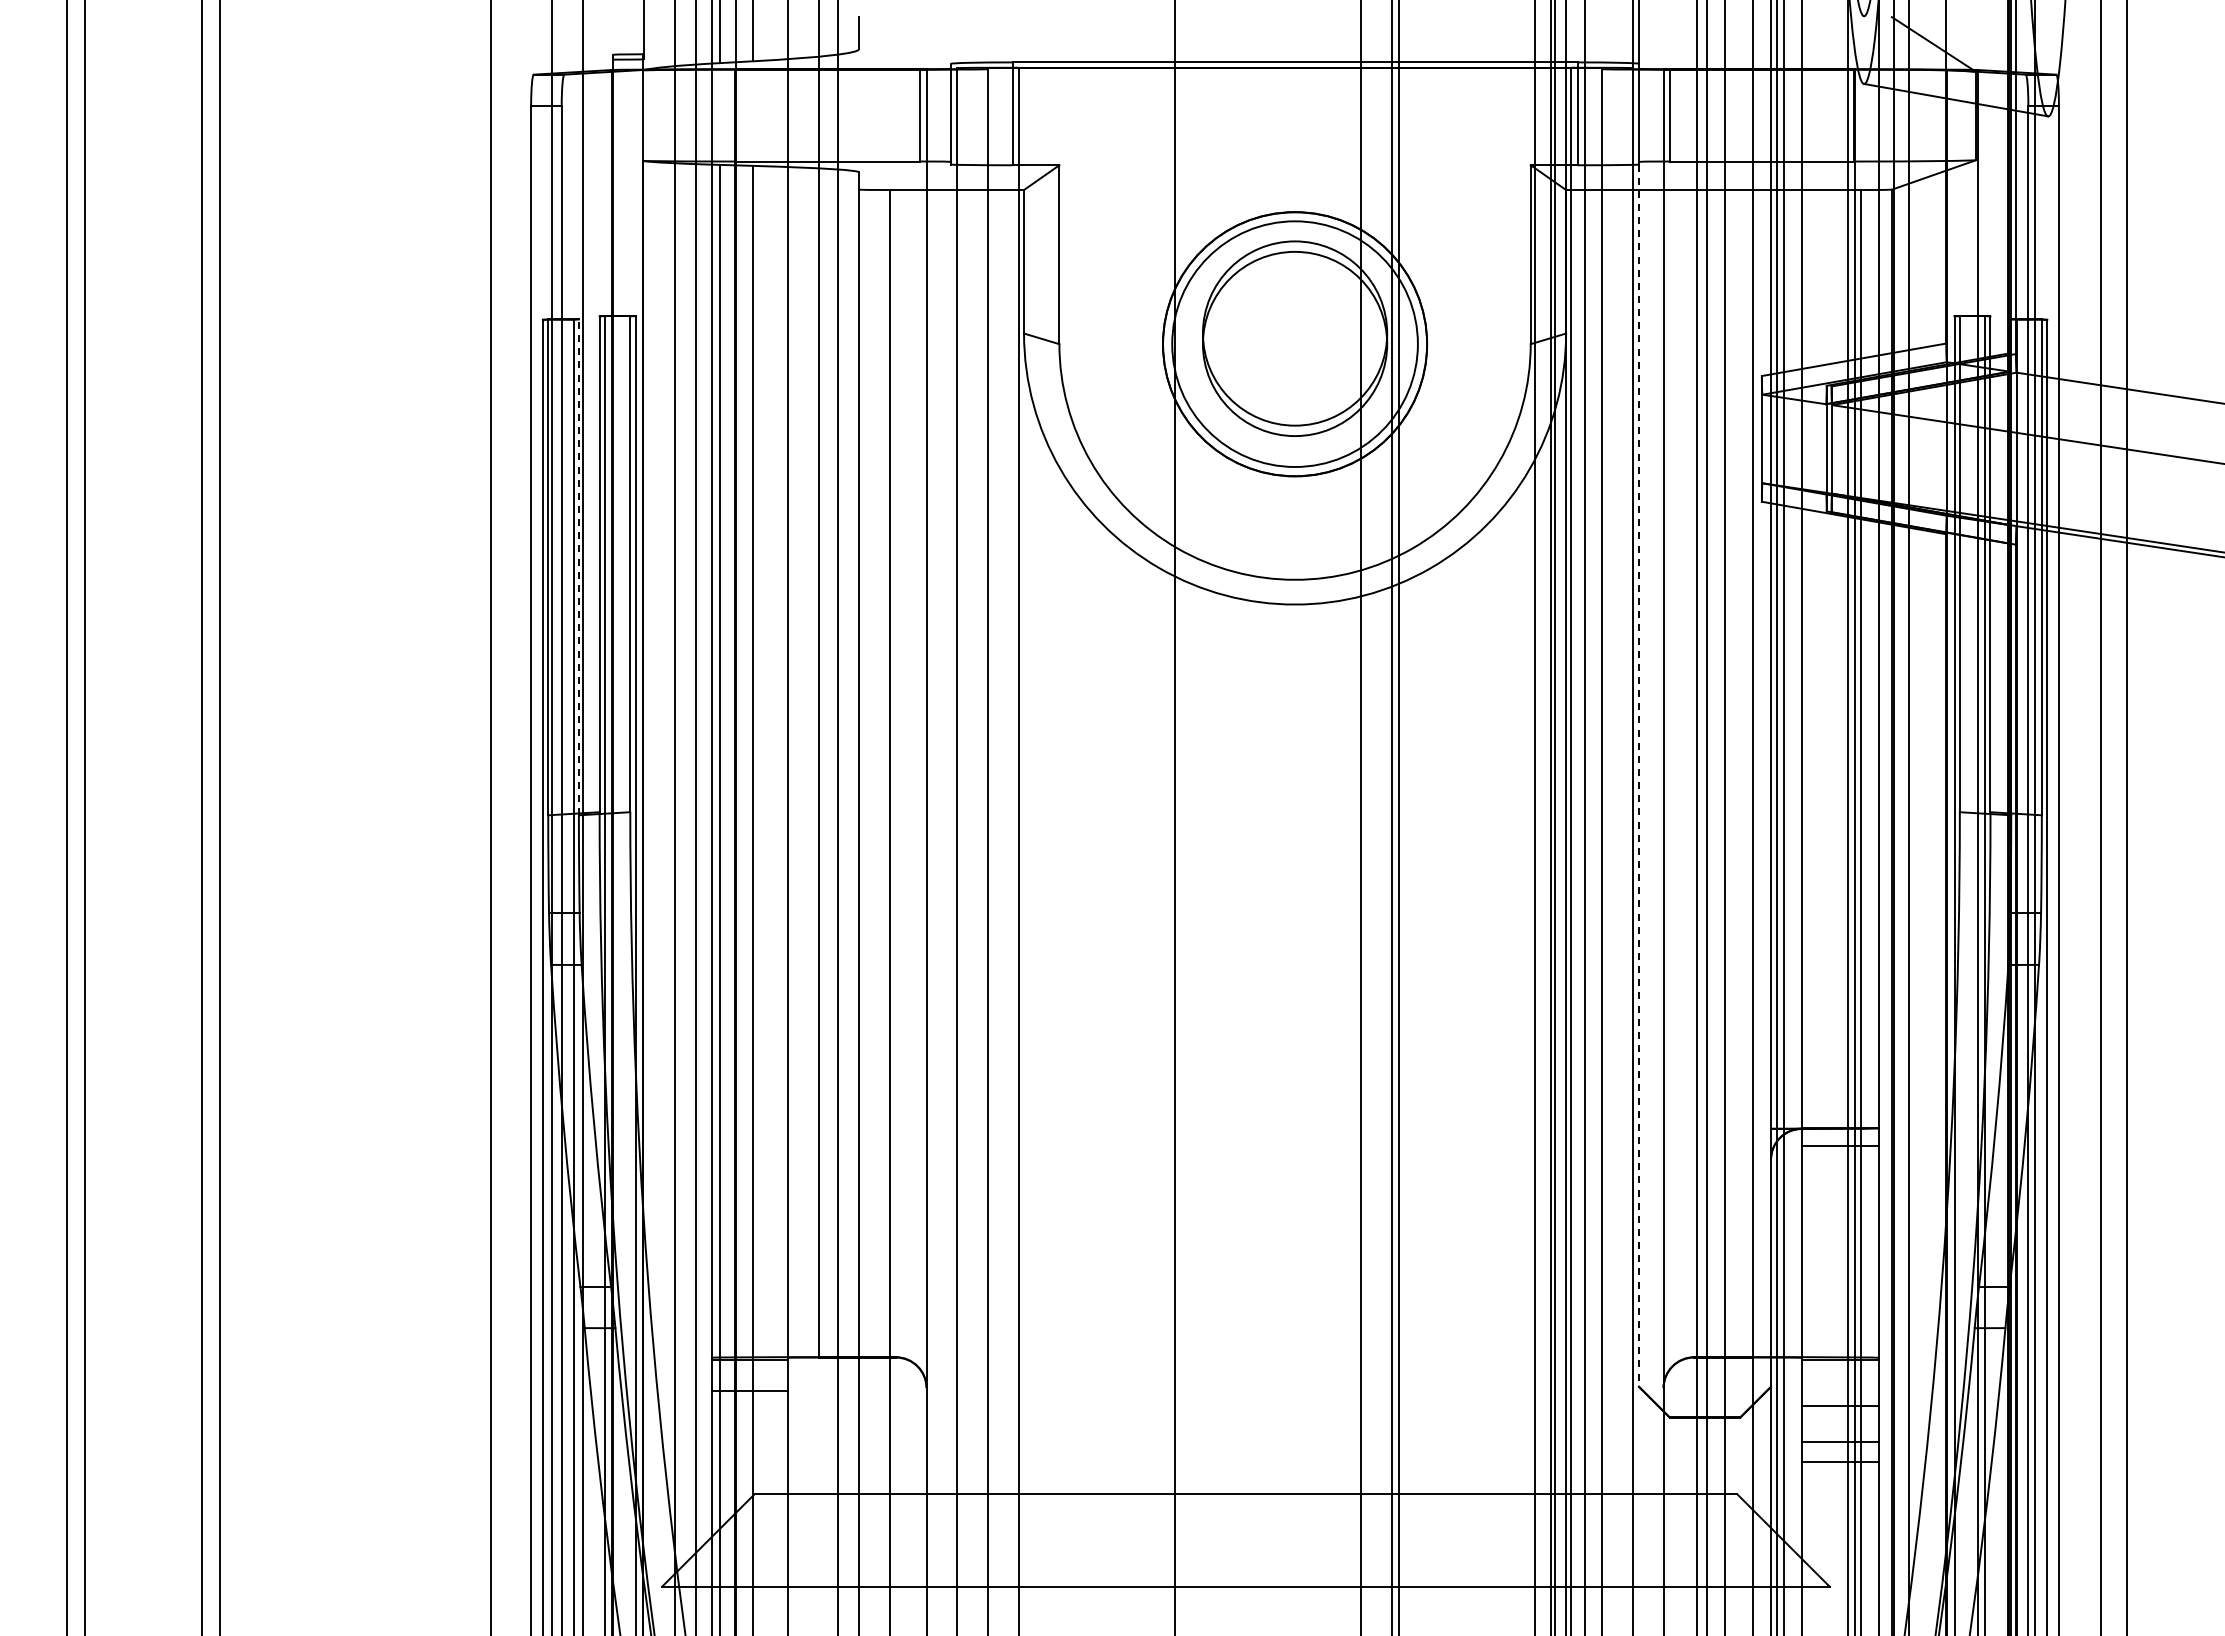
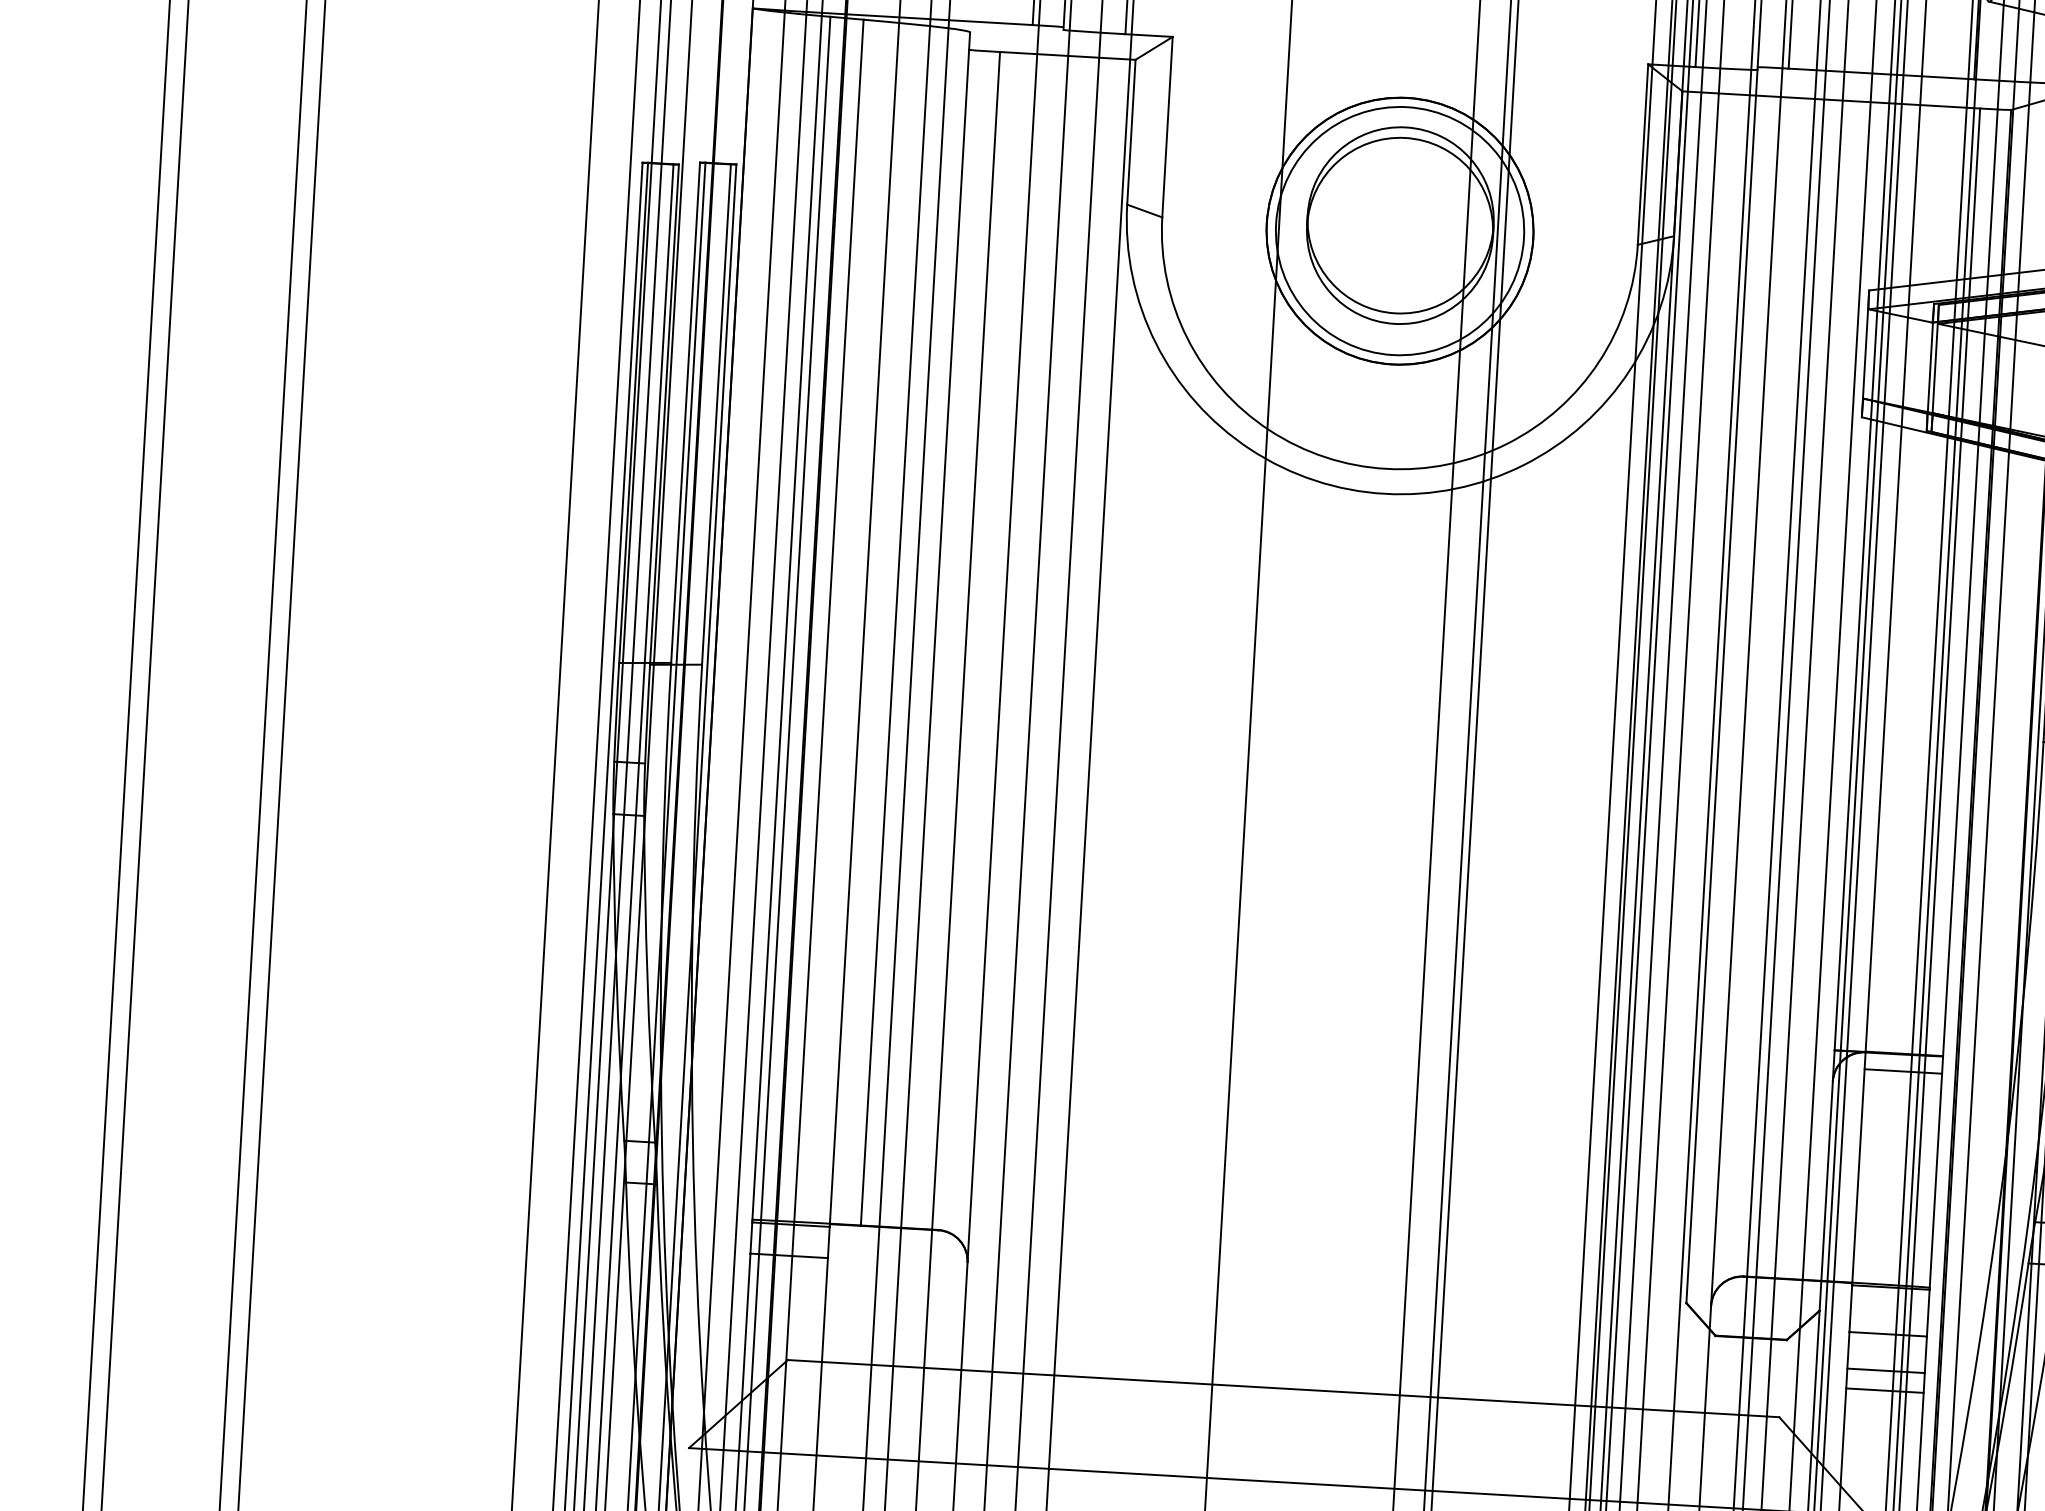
line: (578, 567) -> (664, 414), dashed -> solid
line: (1639, 776) -> (1722, 687), dashed -> solid

